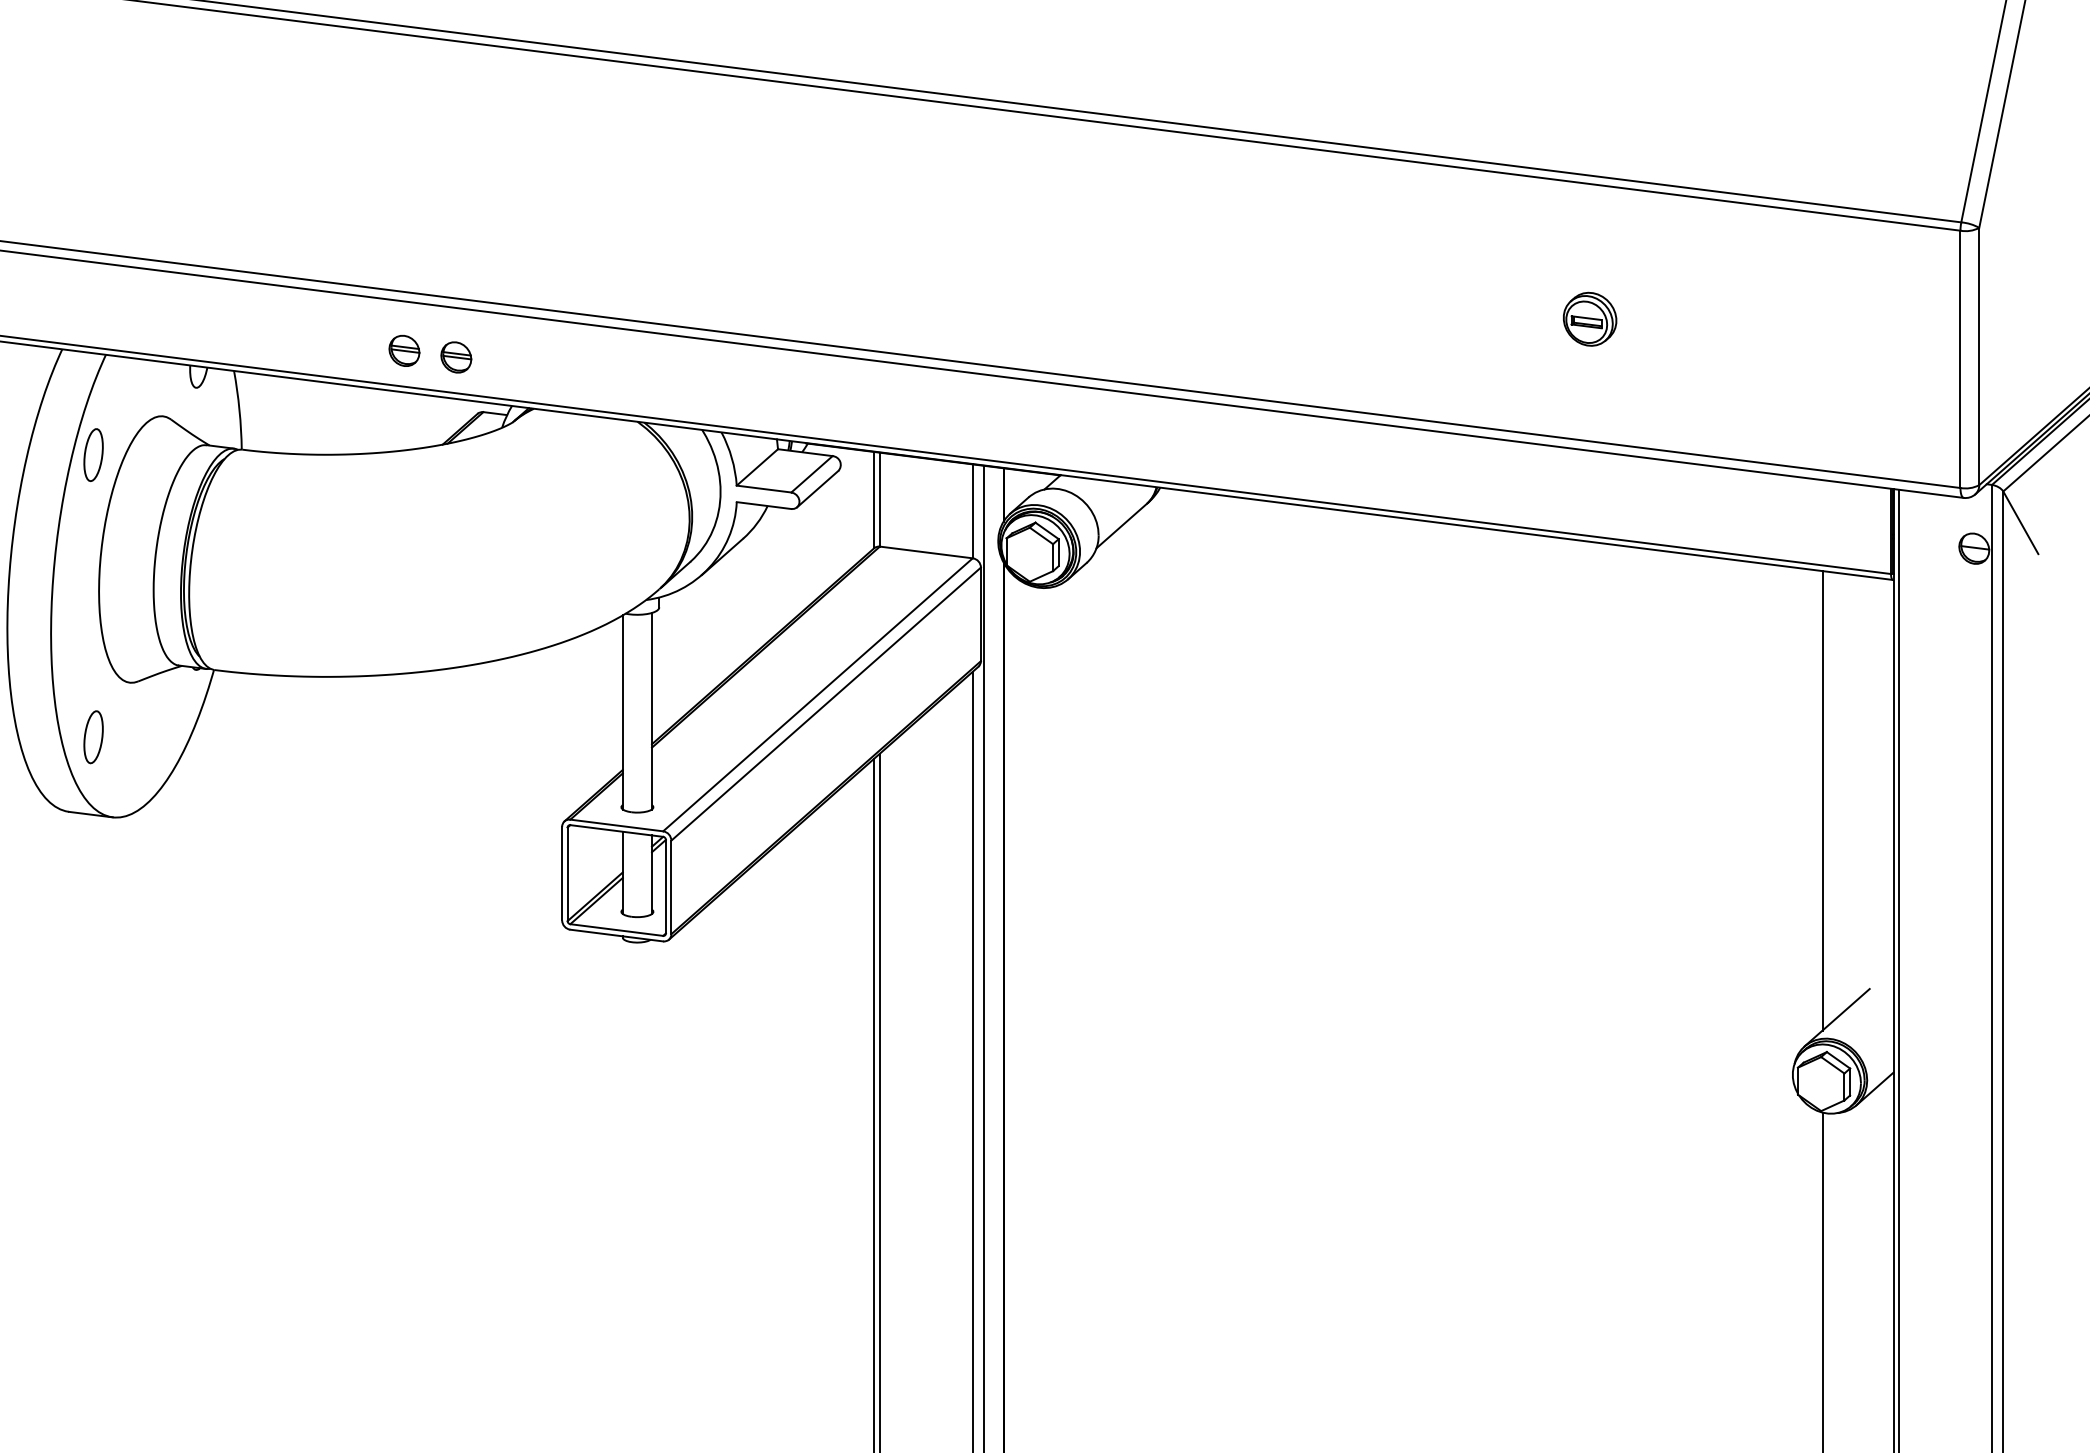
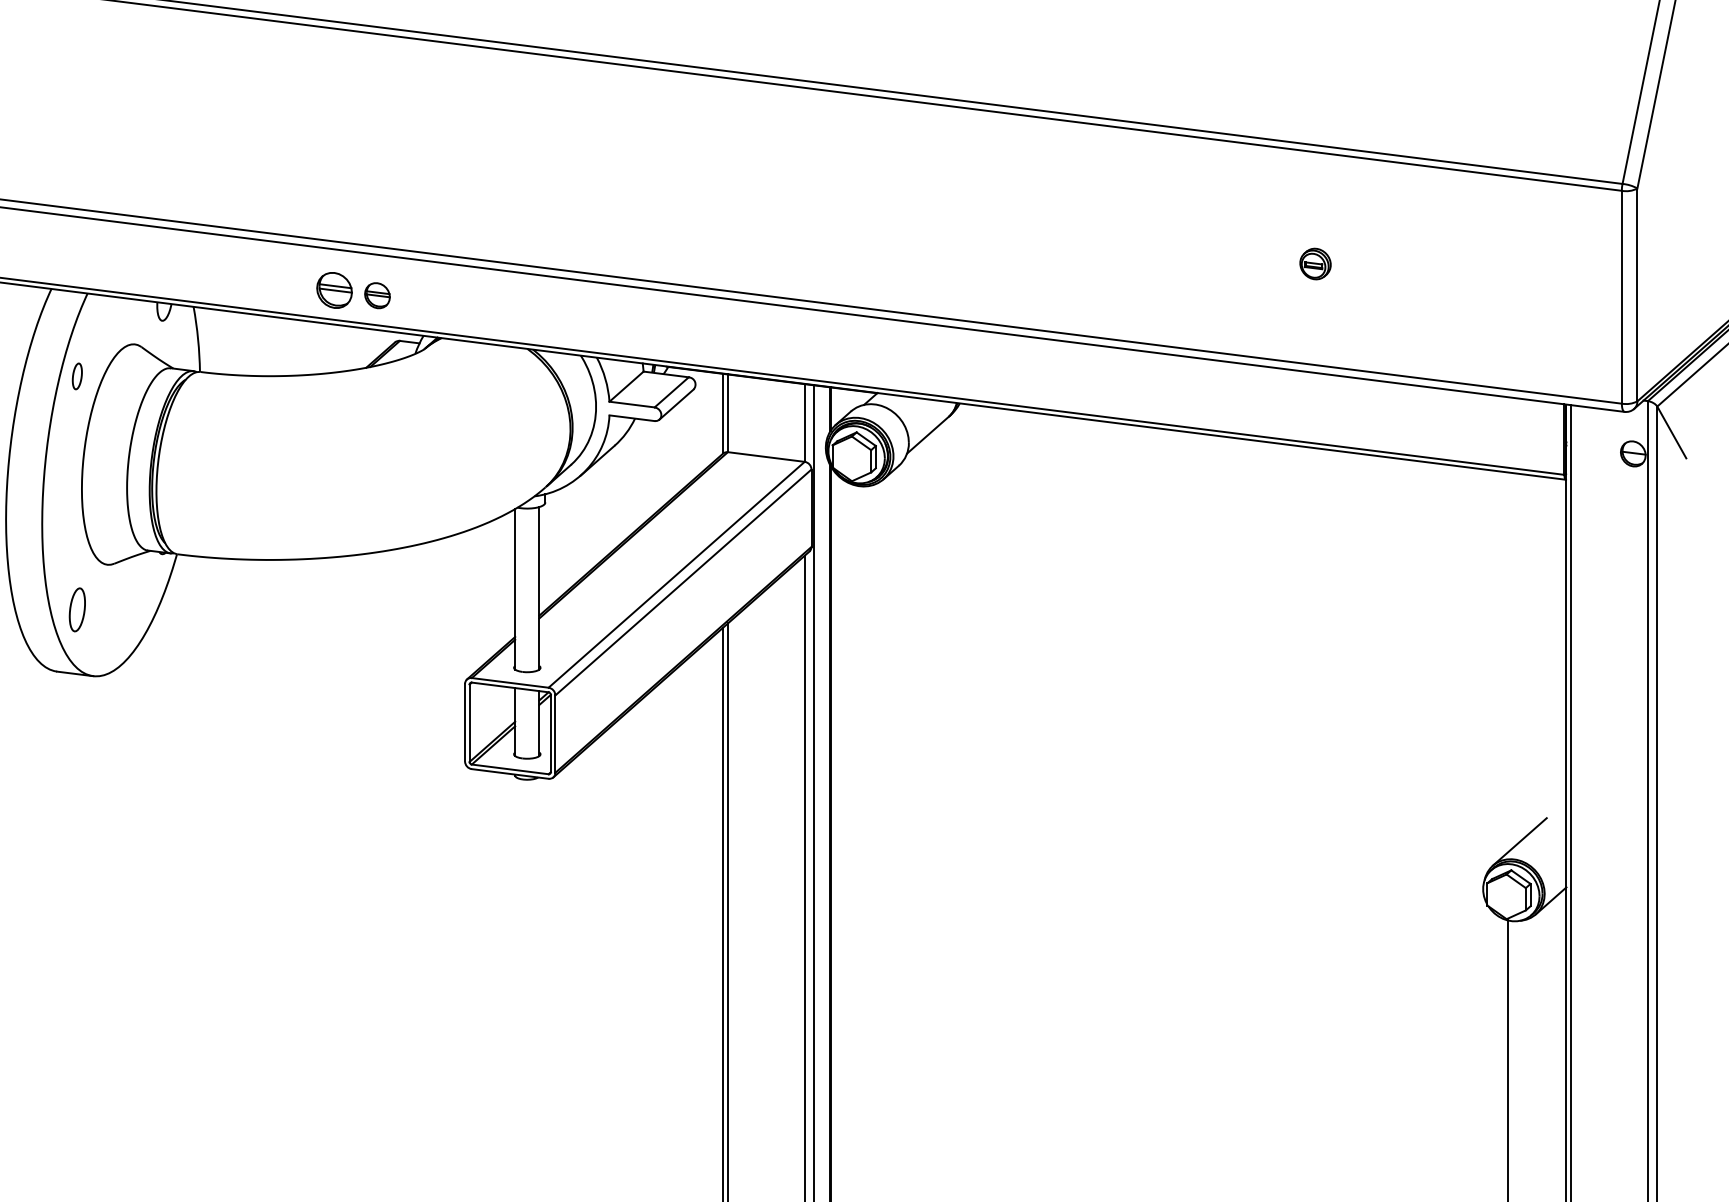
part: (1590, 318) -> (1315, 263), size x0.7
part: (404, 350) -> (334, 289), size x1.4
part: (93, 454) -> (77, 375), size x0.6
line: (1822, 800) -> (1507, 662), removed

